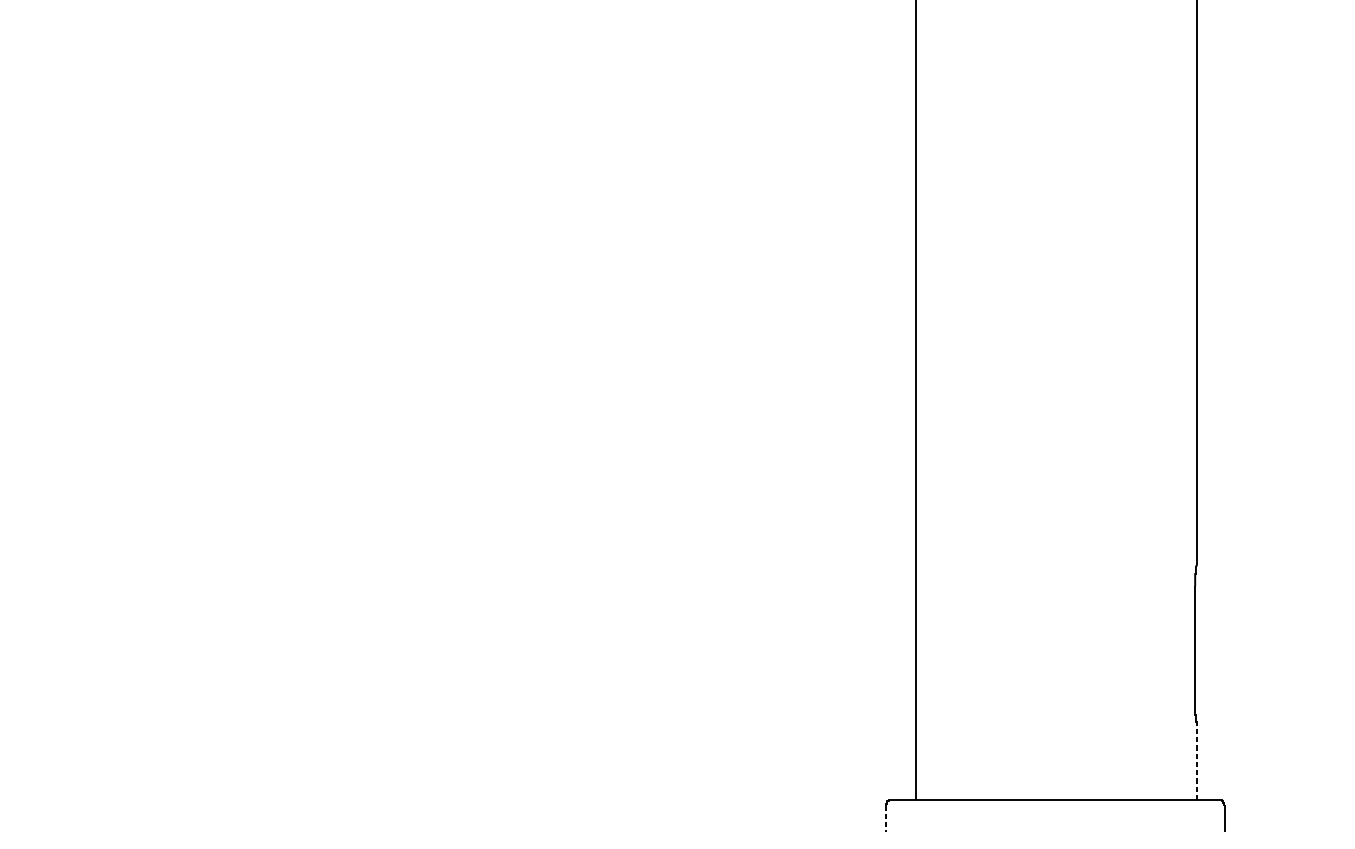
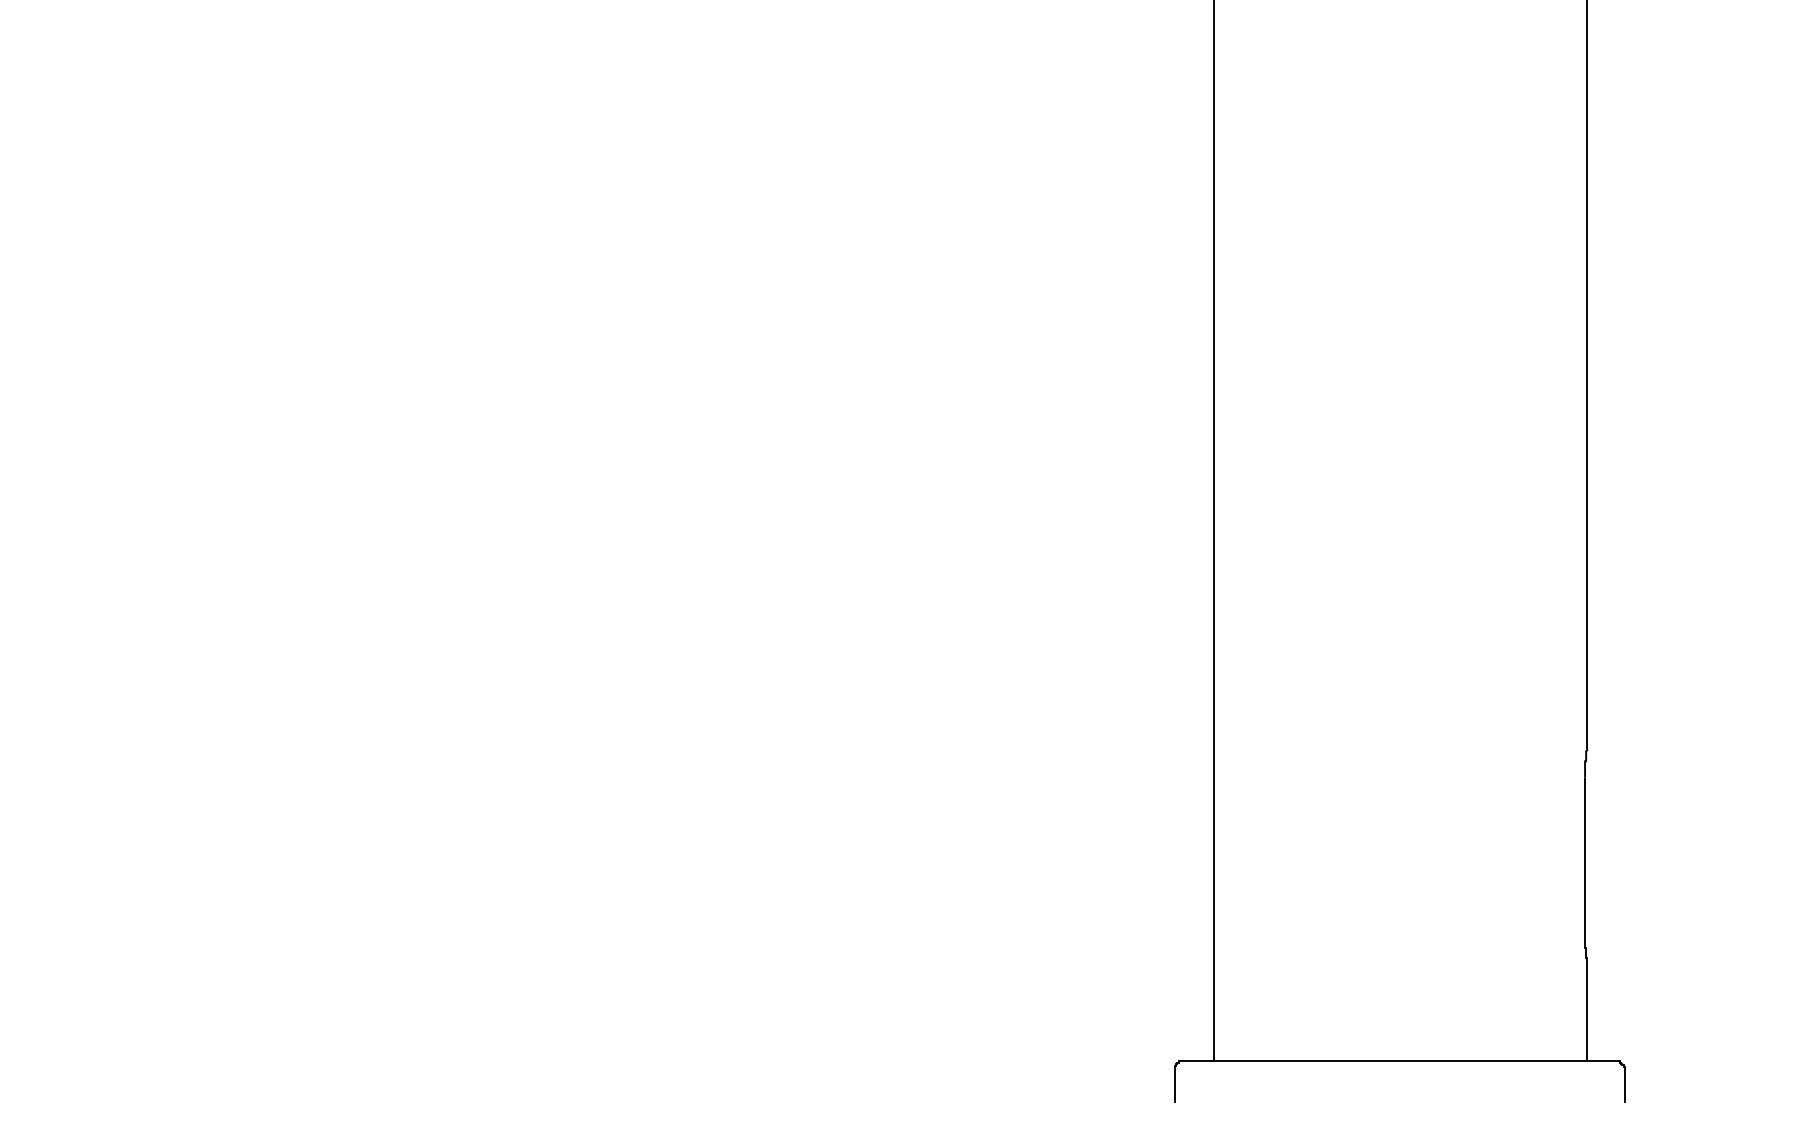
line: (1197, 761) -> (1587, 1010), dashed -> solid
line: (885, 818) -> (1174, 1085), dashed -> solid

